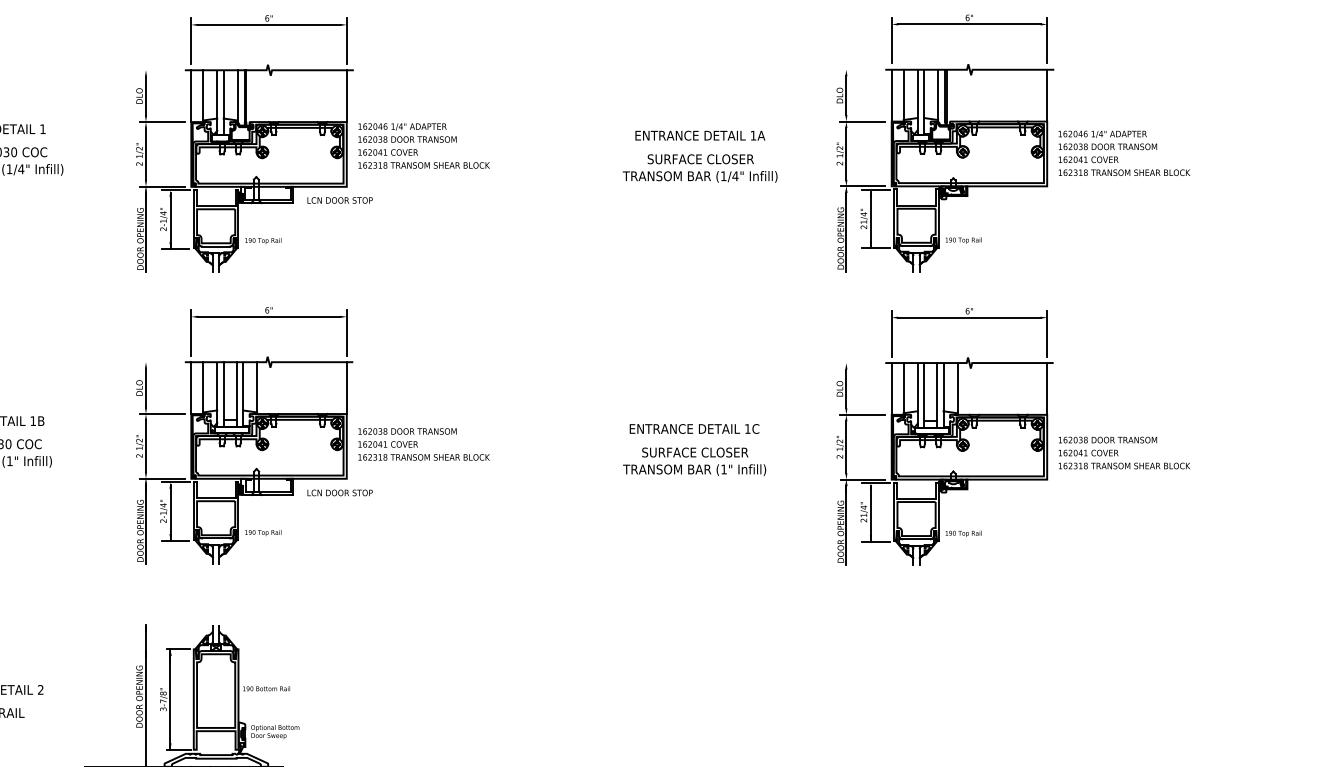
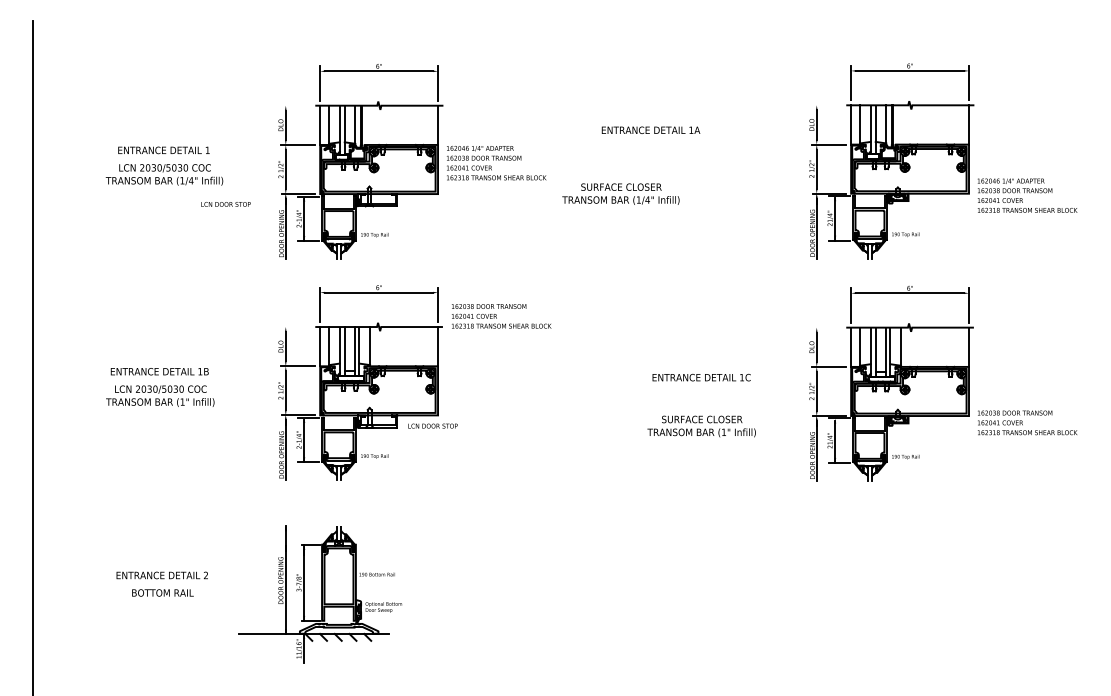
text: (699, 134) -> (650, 129), moved
text: (1124, 153) -> (1027, 195), moved
text: (699, 167) -> (620, 193), moved
text: (339, 200) -> (225, 204), moved
text: (423, 444) -> (501, 316), moved
text: (1124, 452) -> (1027, 422), moved
text: (694, 461) -> (701, 426), moved

